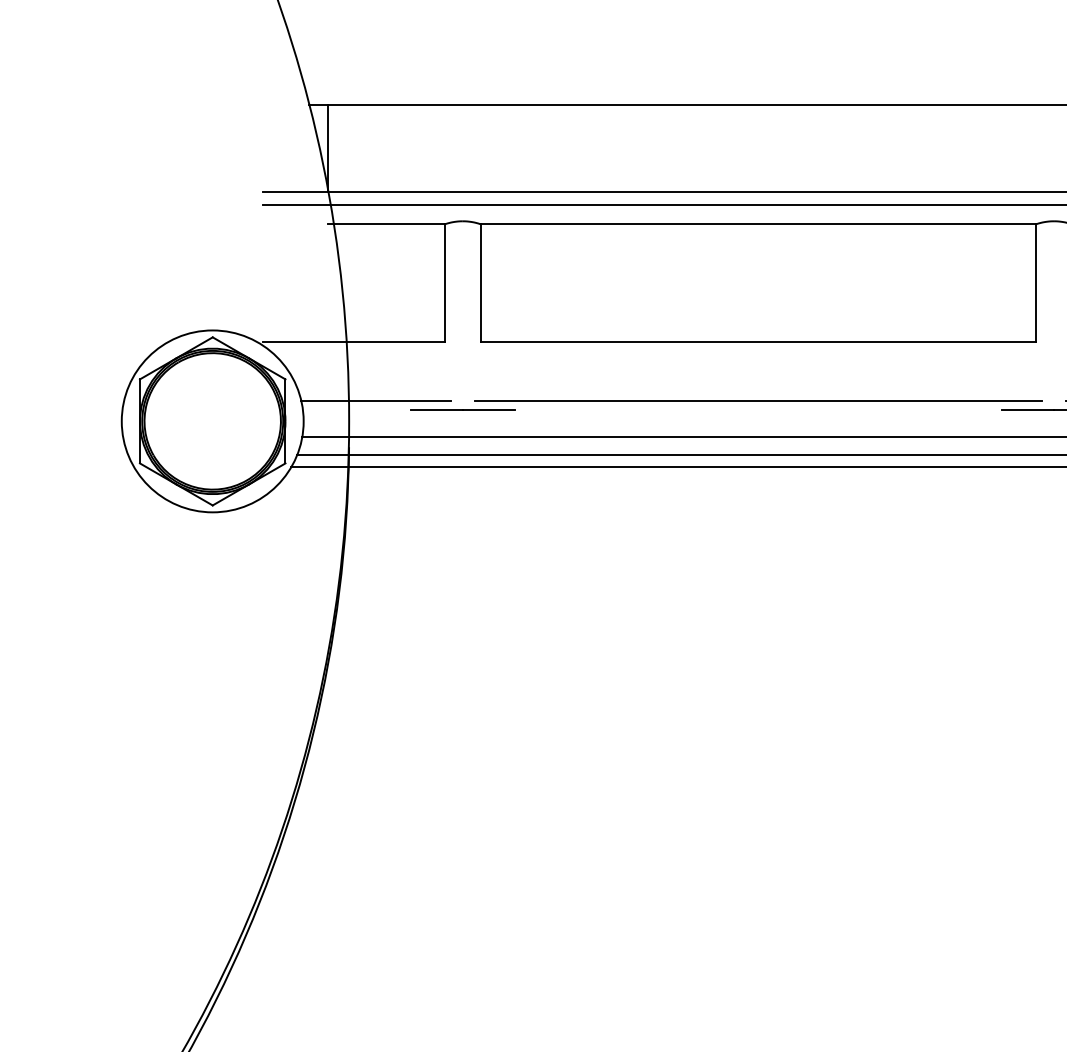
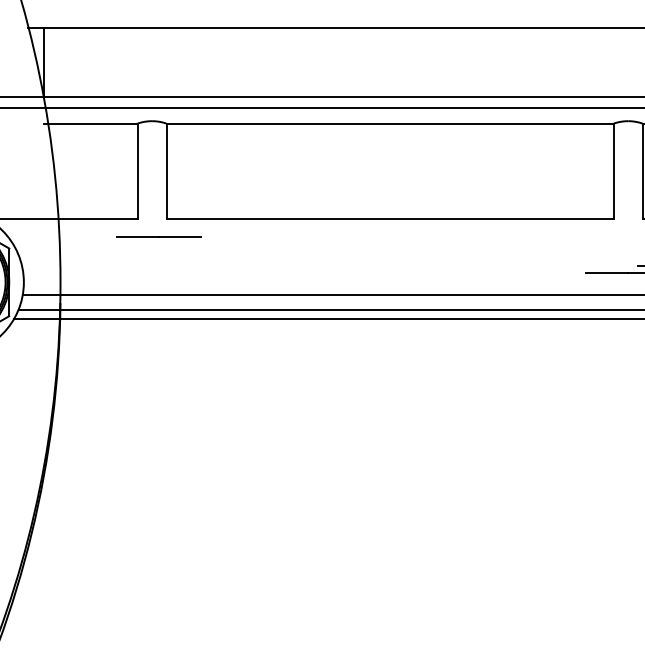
line: (375, 400) -> (81, 265), removed
line: (758, 400) -> (390, 265), removed
line: (462, 409) -> (159, 237), moved

